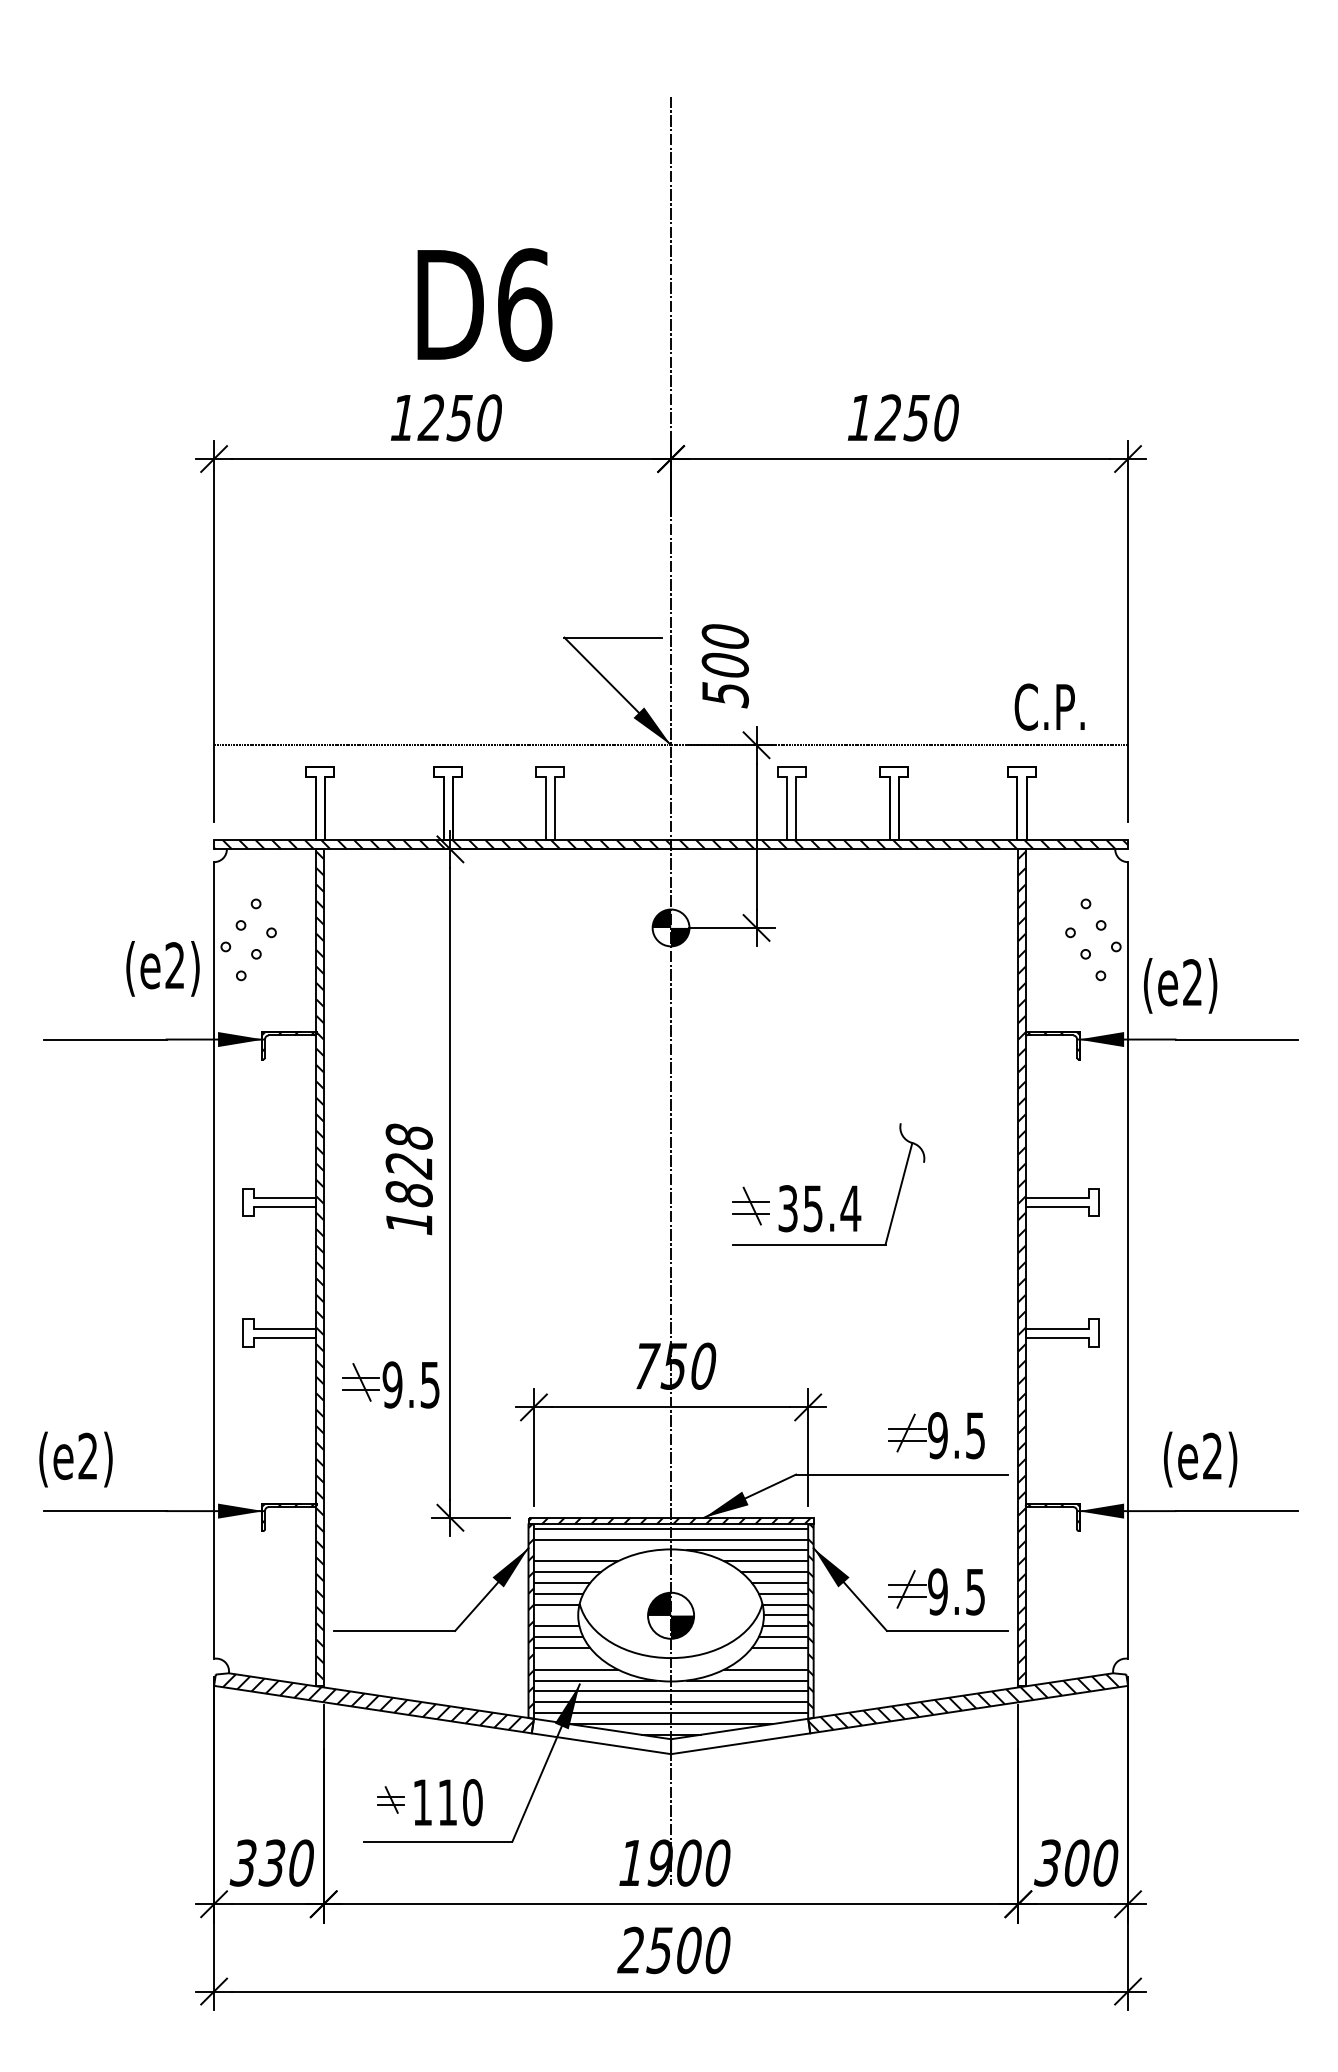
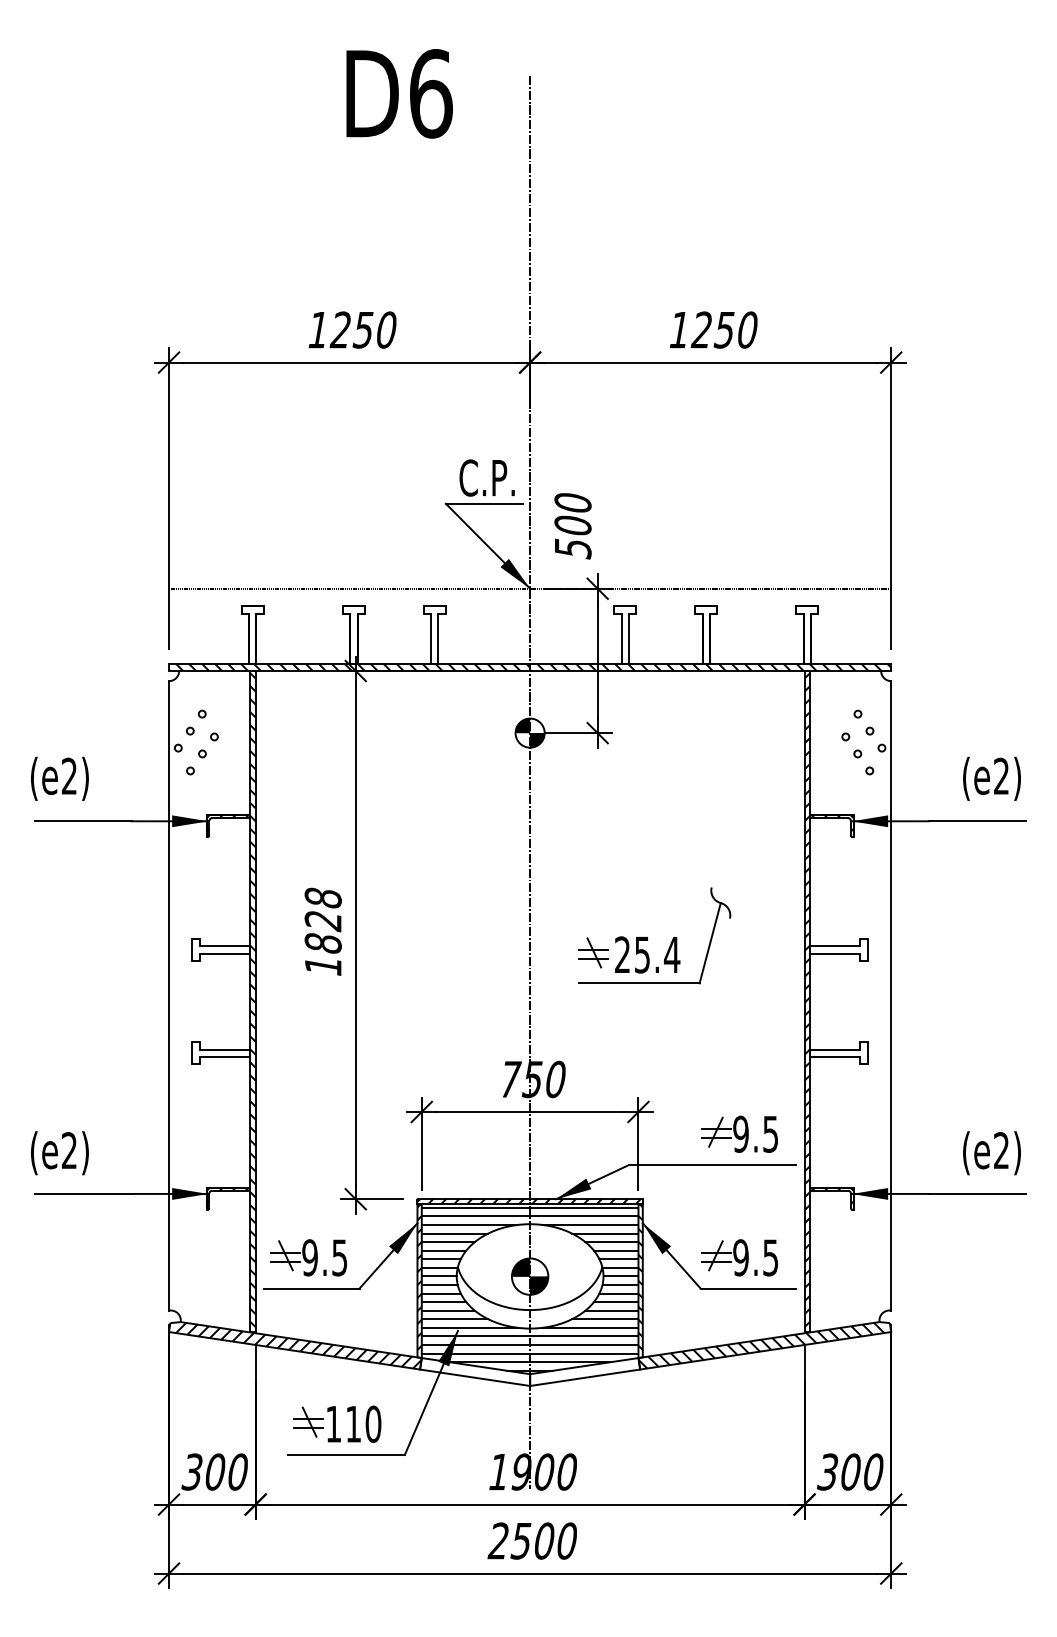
text: (484, 304) -> (399, 93), moved
text: (1049, 706) -> (487, 477), moved
text: (162, 968) -> (59, 778), moved
text: (1180, 985) -> (991, 778), moved
text: (787, 1208) -> (622, 954), 35.4 -> 25.4
part: (390, 1384) -> (308, 1257), moved
text: (1200, 1459) -> (991, 1153), moved
line: (594, 1550) -> (469, 1225), added
line: (555, 1615) -> (438, 1276), added
line: (567, 1658) -> (448, 1310), added
line: (774, 1658) -> (611, 1310), added
part: (390, 1799) -> (308, 1421), size x1.43
text: (271, 1862) -> (214, 1471), 330 -> 300

